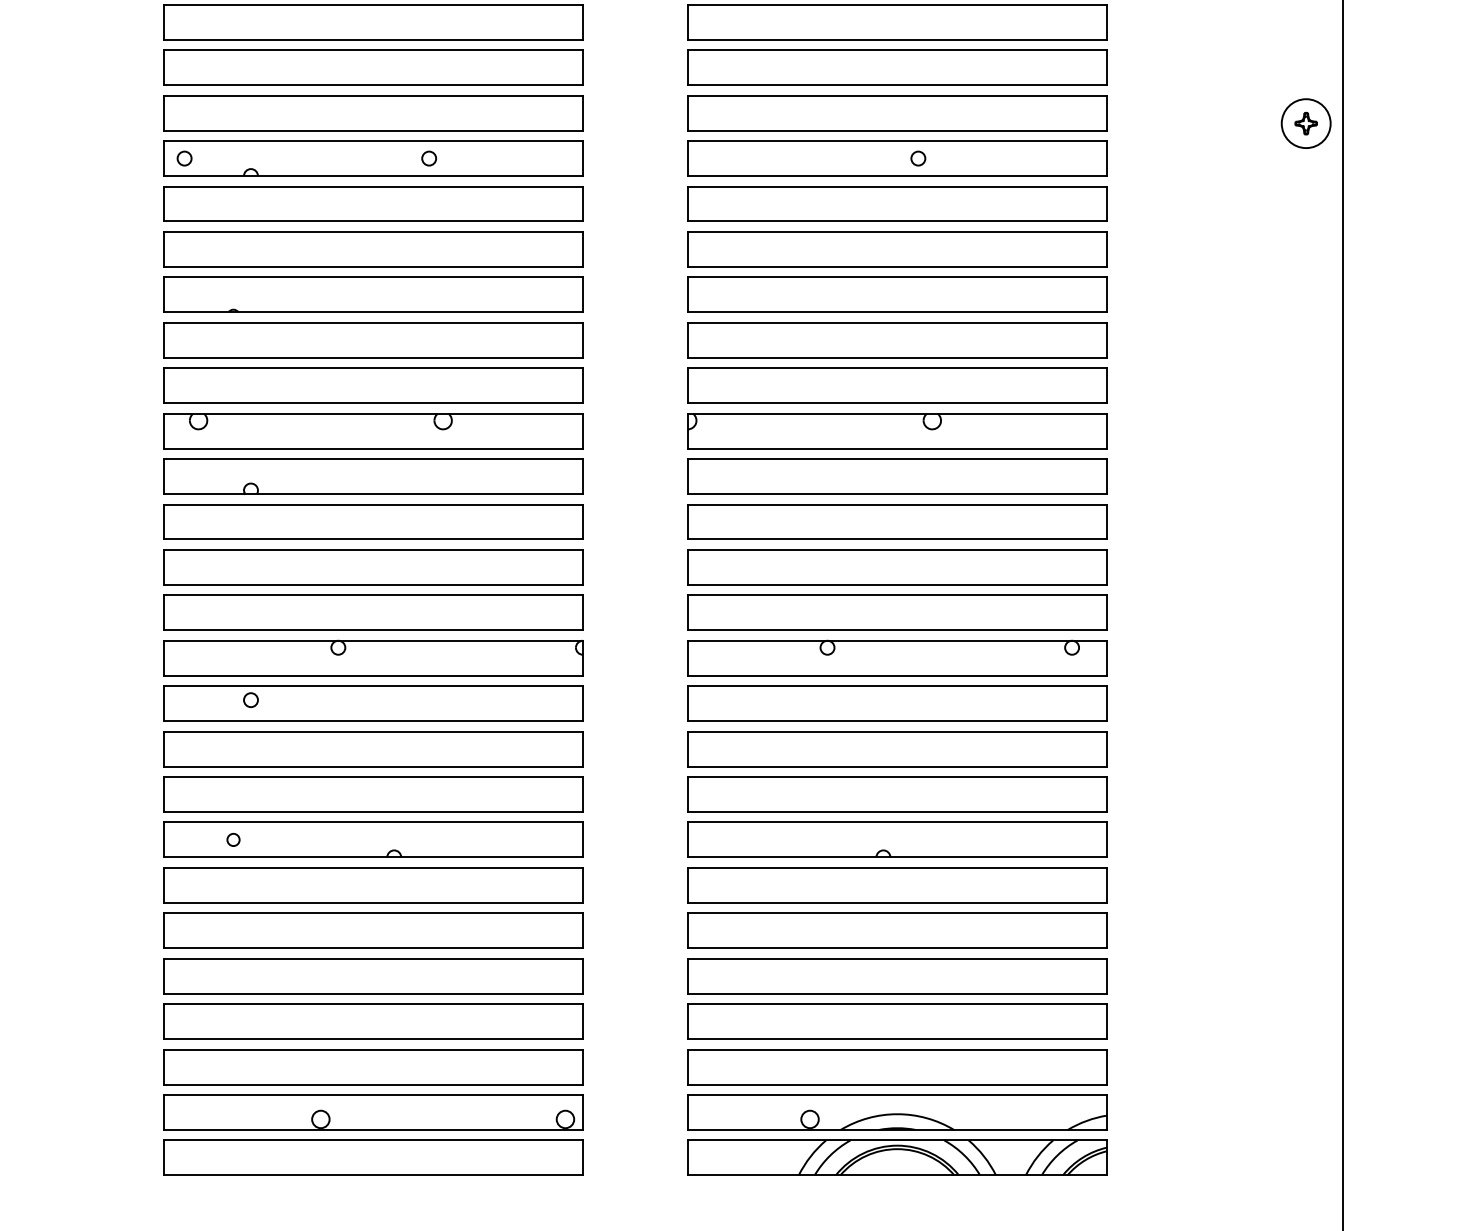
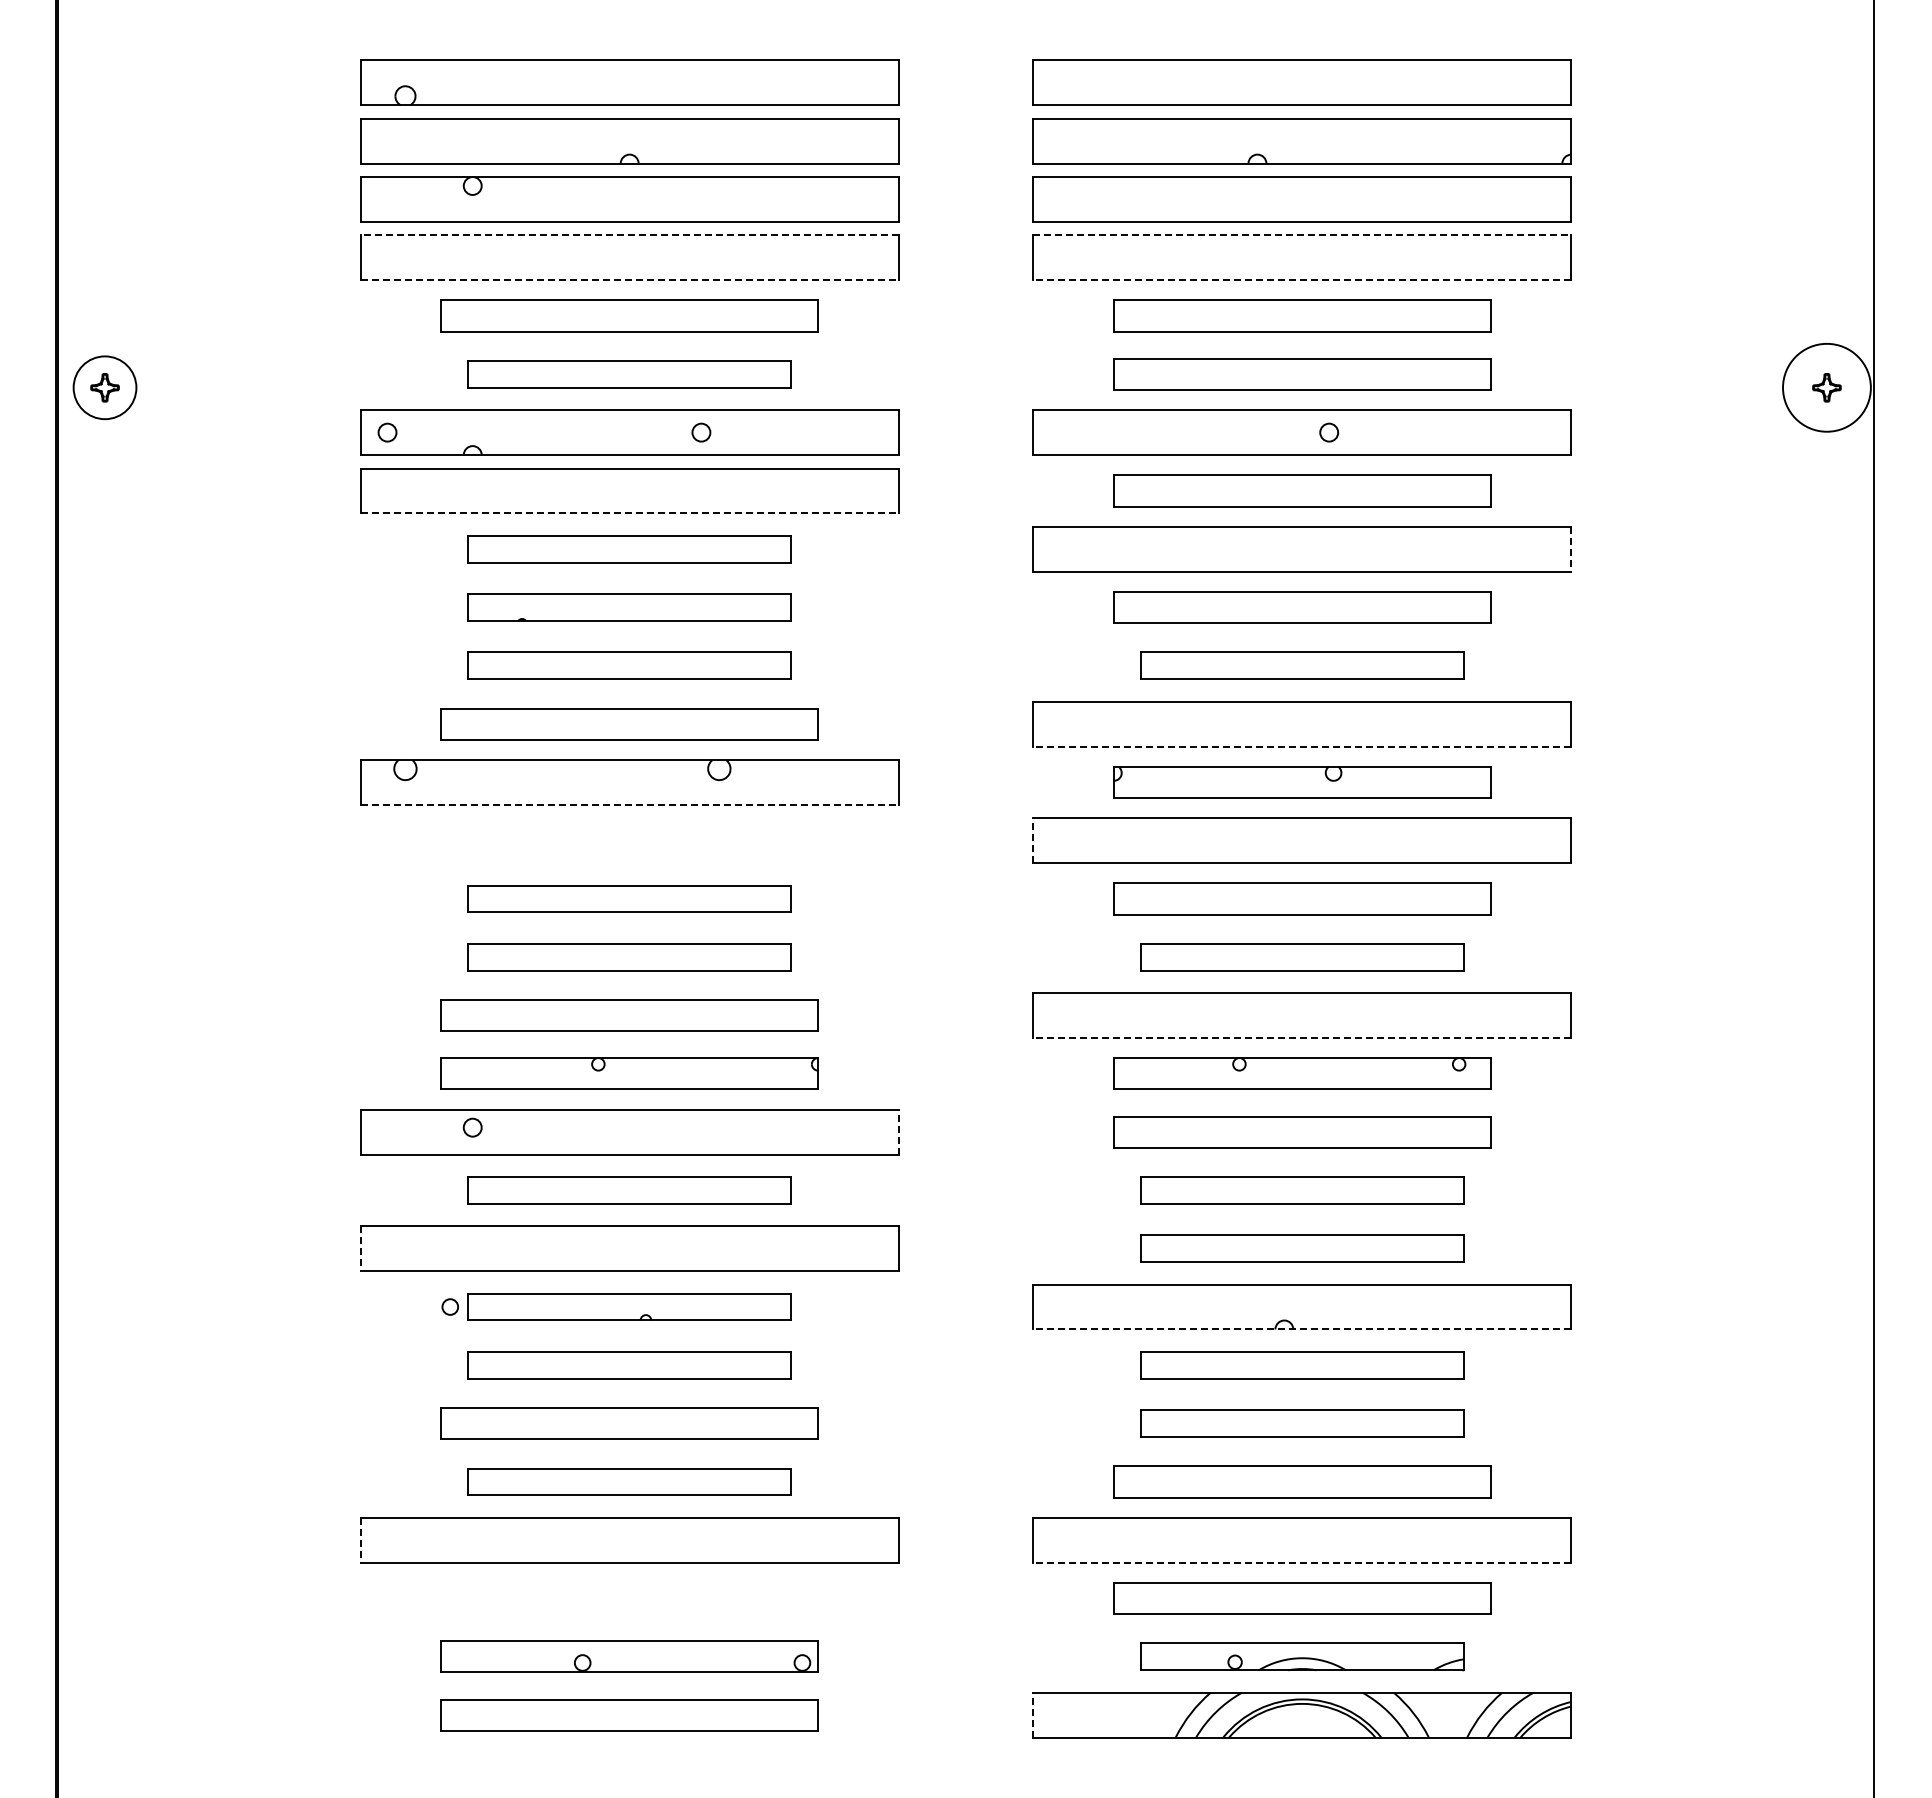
line: (373, 4) -> (629, 235), solid -> dashed
line: (897, 4) -> (1302, 235), solid -> dashed
line: (373, 40) -> (630, 280), solid -> dashed
line: (896, 40) -> (1301, 280), solid -> dashed
part: (373, 67) -> (629, 315), size x0.7
part: (896, 67) -> (1301, 315), size x0.7
part: (373, 113) -> (629, 374), size x0.6
part: (896, 113) -> (1301, 374), size x0.7
circle: (1305, 123) -> (1826, 387), size x1.4
part: (896, 203) -> (1301, 490), size x0.7
line: (373, 221) -> (630, 513), solid -> dashed
part: (373, 249) -> (629, 549), size x0.6
line: (1107, 249) -> (1571, 549), solid -> dashed
part: (373, 294) -> (629, 607), size x0.6
part: (896, 294) -> (1301, 607), size x0.7
part: (373, 340) -> (629, 665), size x0.6
part: (896, 340) -> (1301, 665), size x0.6
part: (373, 386) -> (629, 724), size x0.7
line: (896, 403) -> (1301, 746), solid -> dashed
part: (896, 431) -> (1301, 782), size x0.7
line: (373, 448) -> (630, 804), solid -> dashed
part: (373, 476) -> (629, 840), removed
line: (687, 476) -> (1033, 840), solid -> dashed
part: (373, 521) -> (629, 898), size x0.6
part: (896, 521) -> (1301, 898), size x0.7
part: (373, 567) -> (629, 957), size x0.6
part: (896, 567) -> (1301, 957), size x0.6
part: (373, 612) -> (629, 1015), size x0.7
line: (896, 630) -> (1301, 1038), solid -> dashed
part: (373, 657) -> (629, 1073), size x0.7
part: (896, 657) -> (1301, 1073), size x0.7
line: (582, 703) -> (898, 1131), solid -> dashed
part: (896, 703) -> (1301, 1132), size x0.7
part: (373, 749) -> (629, 1190), size x0.6
part: (896, 749) -> (1301, 1190), size x0.6
part: (896, 794) -> (1301, 1248), size x0.6
line: (163, 795) -> (360, 1249), solid -> dashed
part: (373, 839) -> (629, 1306), size x0.6
line: (896, 857) -> (1301, 1329), solid -> dashed
part: (373, 885) -> (629, 1365), size x0.6
part: (896, 885) -> (1301, 1365), size x0.6
part: (373, 930) -> (629, 1423), size x0.7
part: (896, 930) -> (1301, 1423), size x0.6
part: (373, 975) -> (629, 1481), size x0.6
part: (896, 975) -> (1301, 1481), size x0.7
line: (163, 1021) -> (360, 1540), solid -> dashed
line: (896, 1038) -> (1301, 1562), solid -> dashed
part: (373, 1067) -> (629, 1598), removed
part: (896, 1067) -> (1301, 1598), size x0.7
part: (373, 1112) -> (629, 1656), size x0.7
part: (897, 1112) -> (1302, 1656), size x0.6
line: (687, 1157) -> (1033, 1714), solid -> dashed
part: (373, 1158) -> (629, 1715), size x0.7

